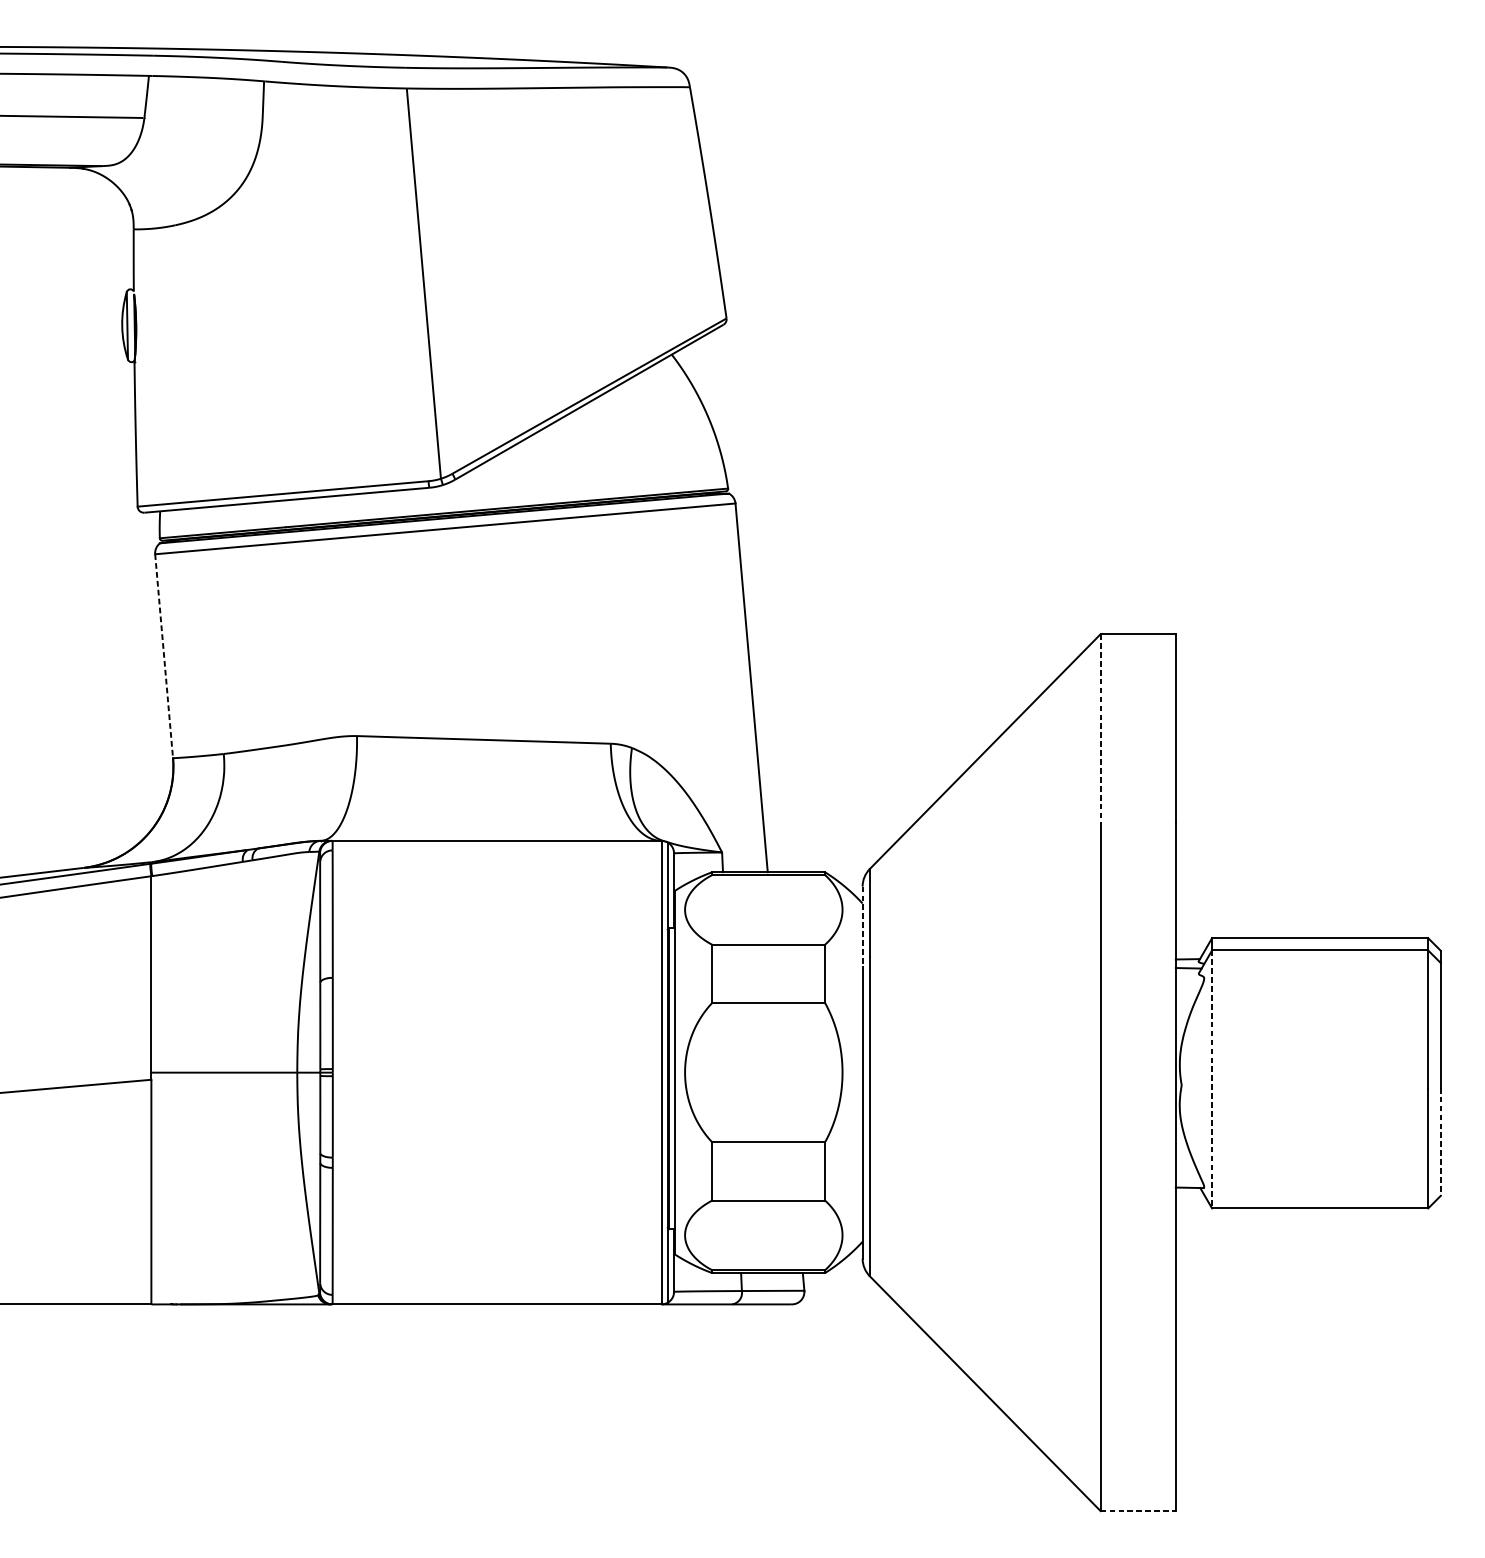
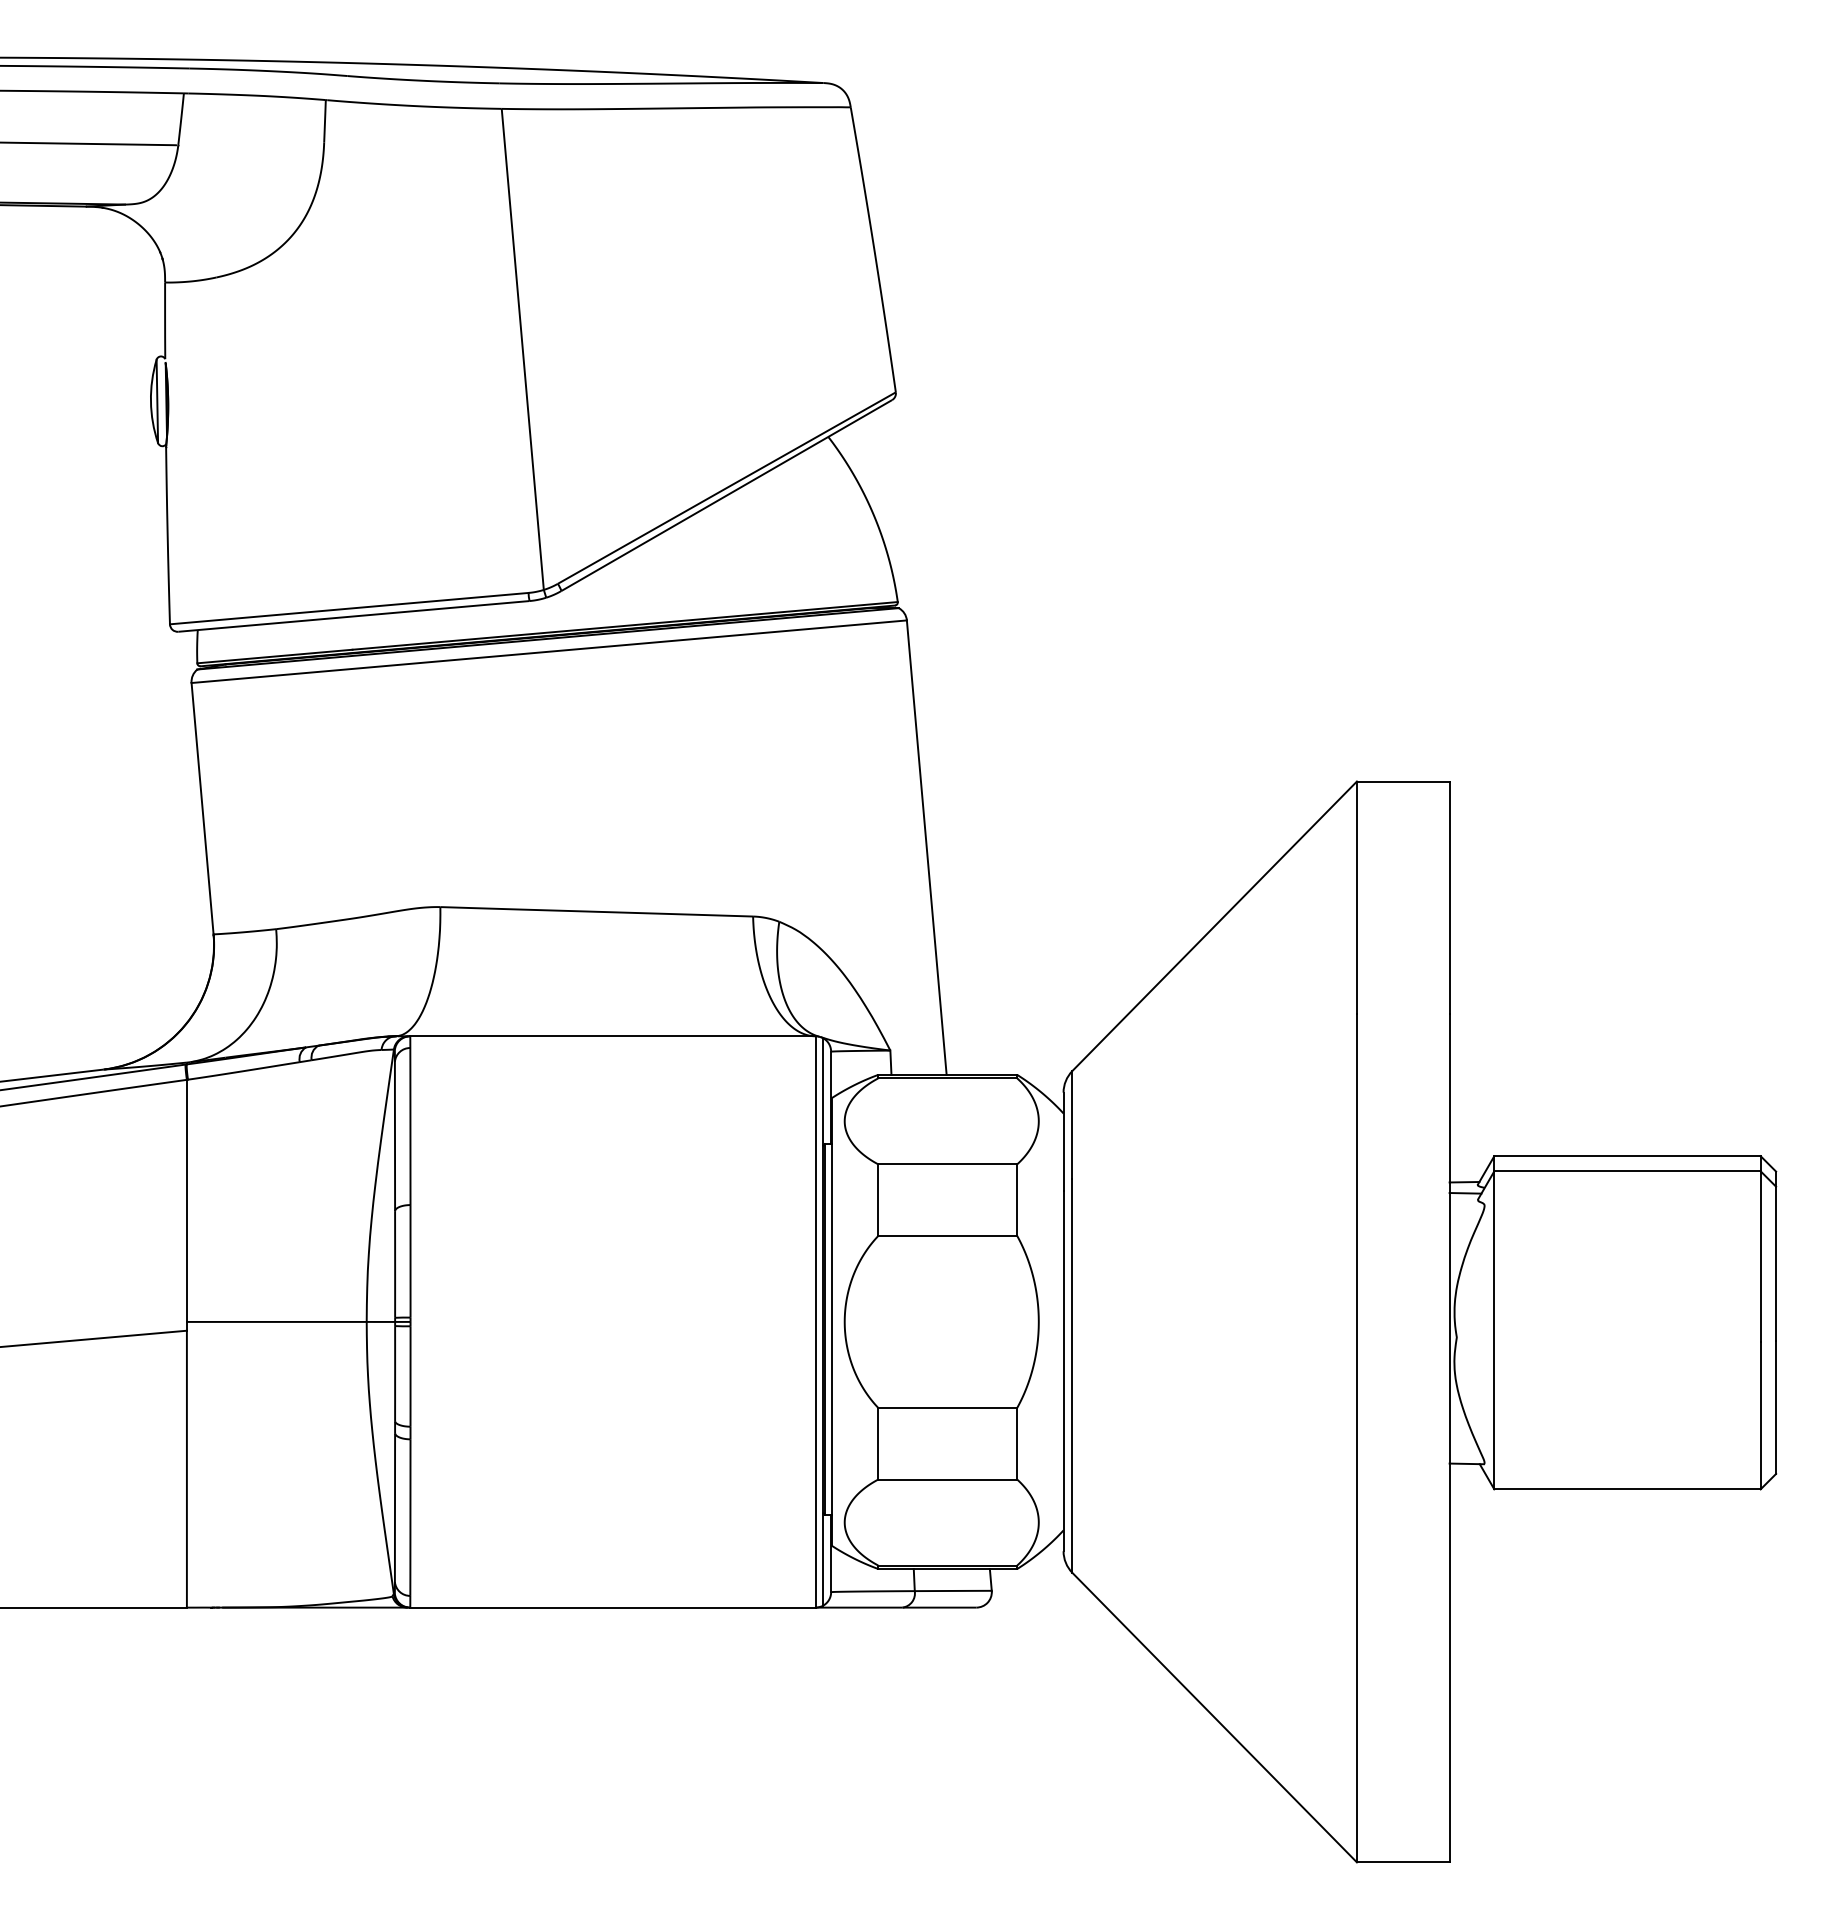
line: (164, 656) -> (202, 809), dashed -> solid
line: (1100, 729) -> (1356, 898), dashed -> solid
line: (862, 927) -> (1063, 1142), dashed -> solid
line: (1212, 1079) -> (1494, 1330), dashed -> solid
line: (1441, 1142) -> (1776, 1407), dashed -> solid
line: (1138, 1511) -> (1403, 1862), dashed -> solid

